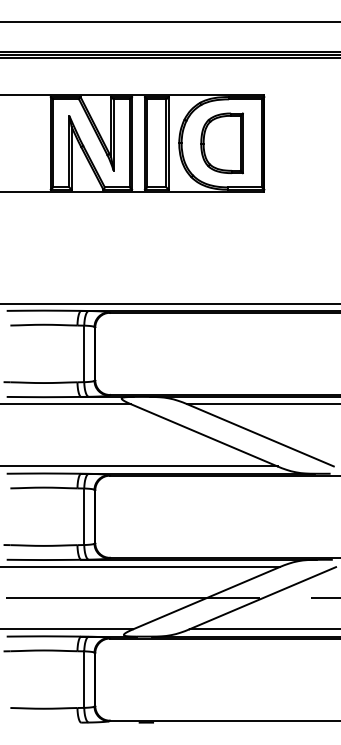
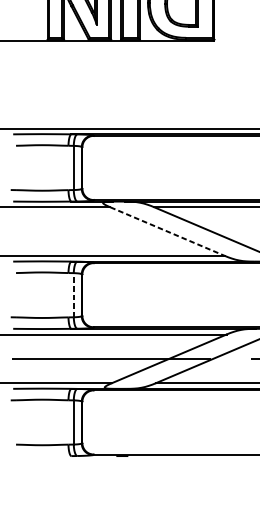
line: (204, 435) -> (167, 231), solid -> dashed
line: (84, 516) -> (73, 295), solid -> dashed

